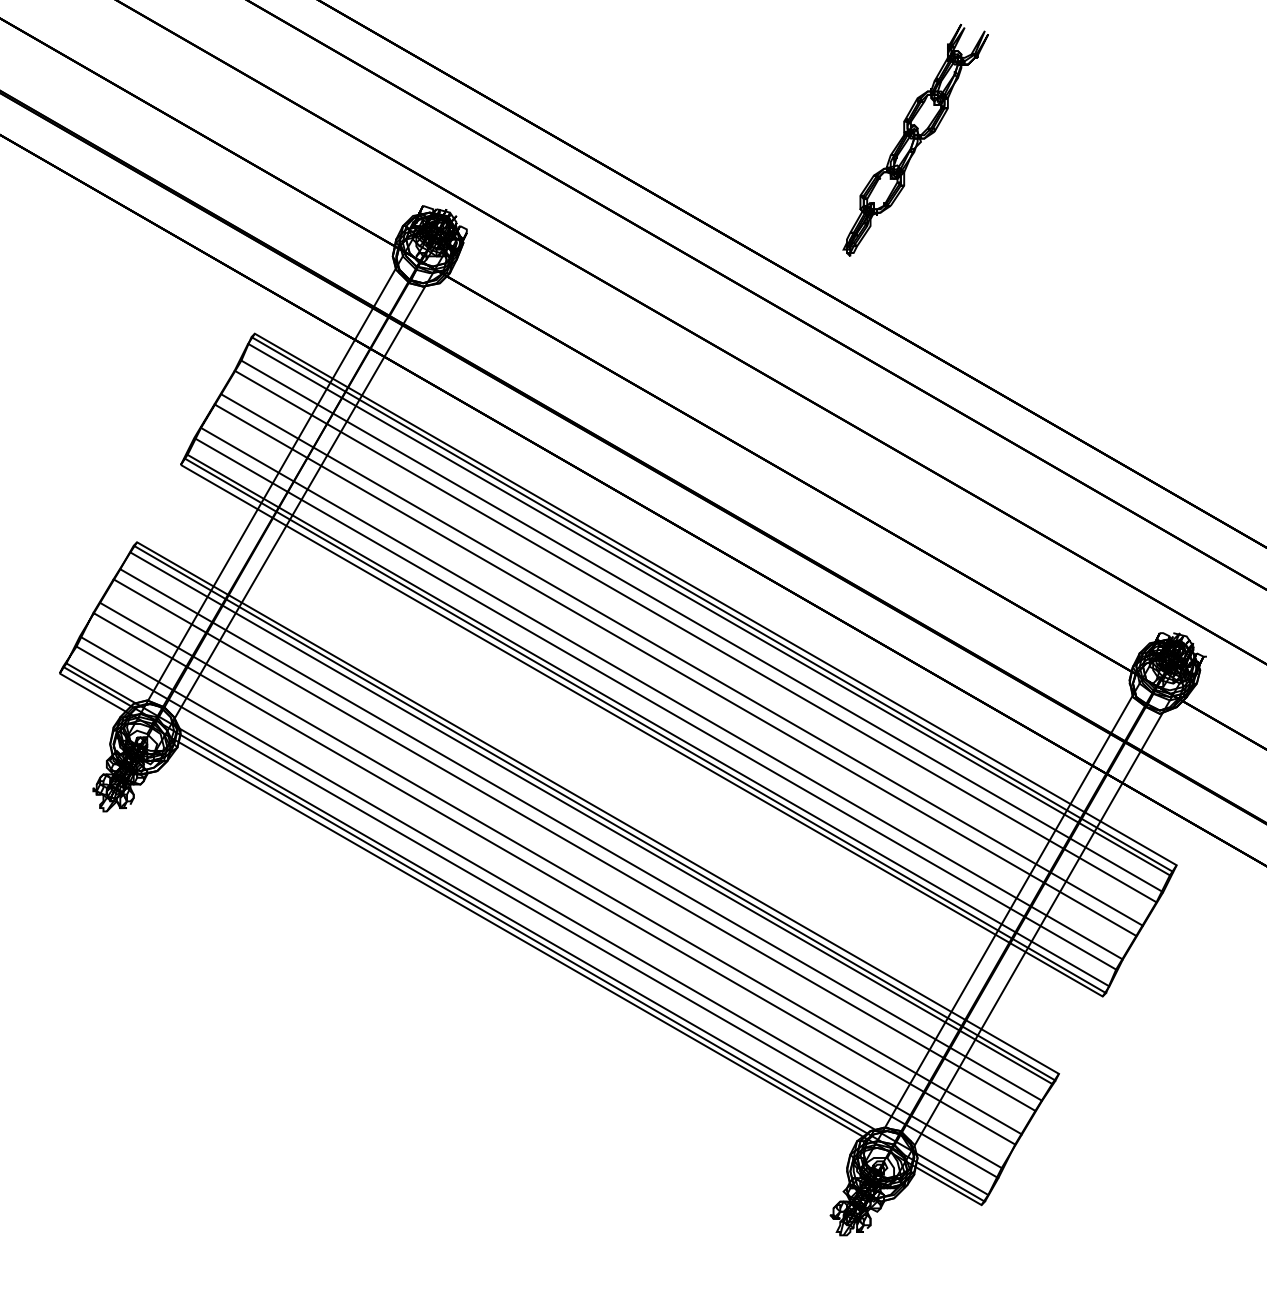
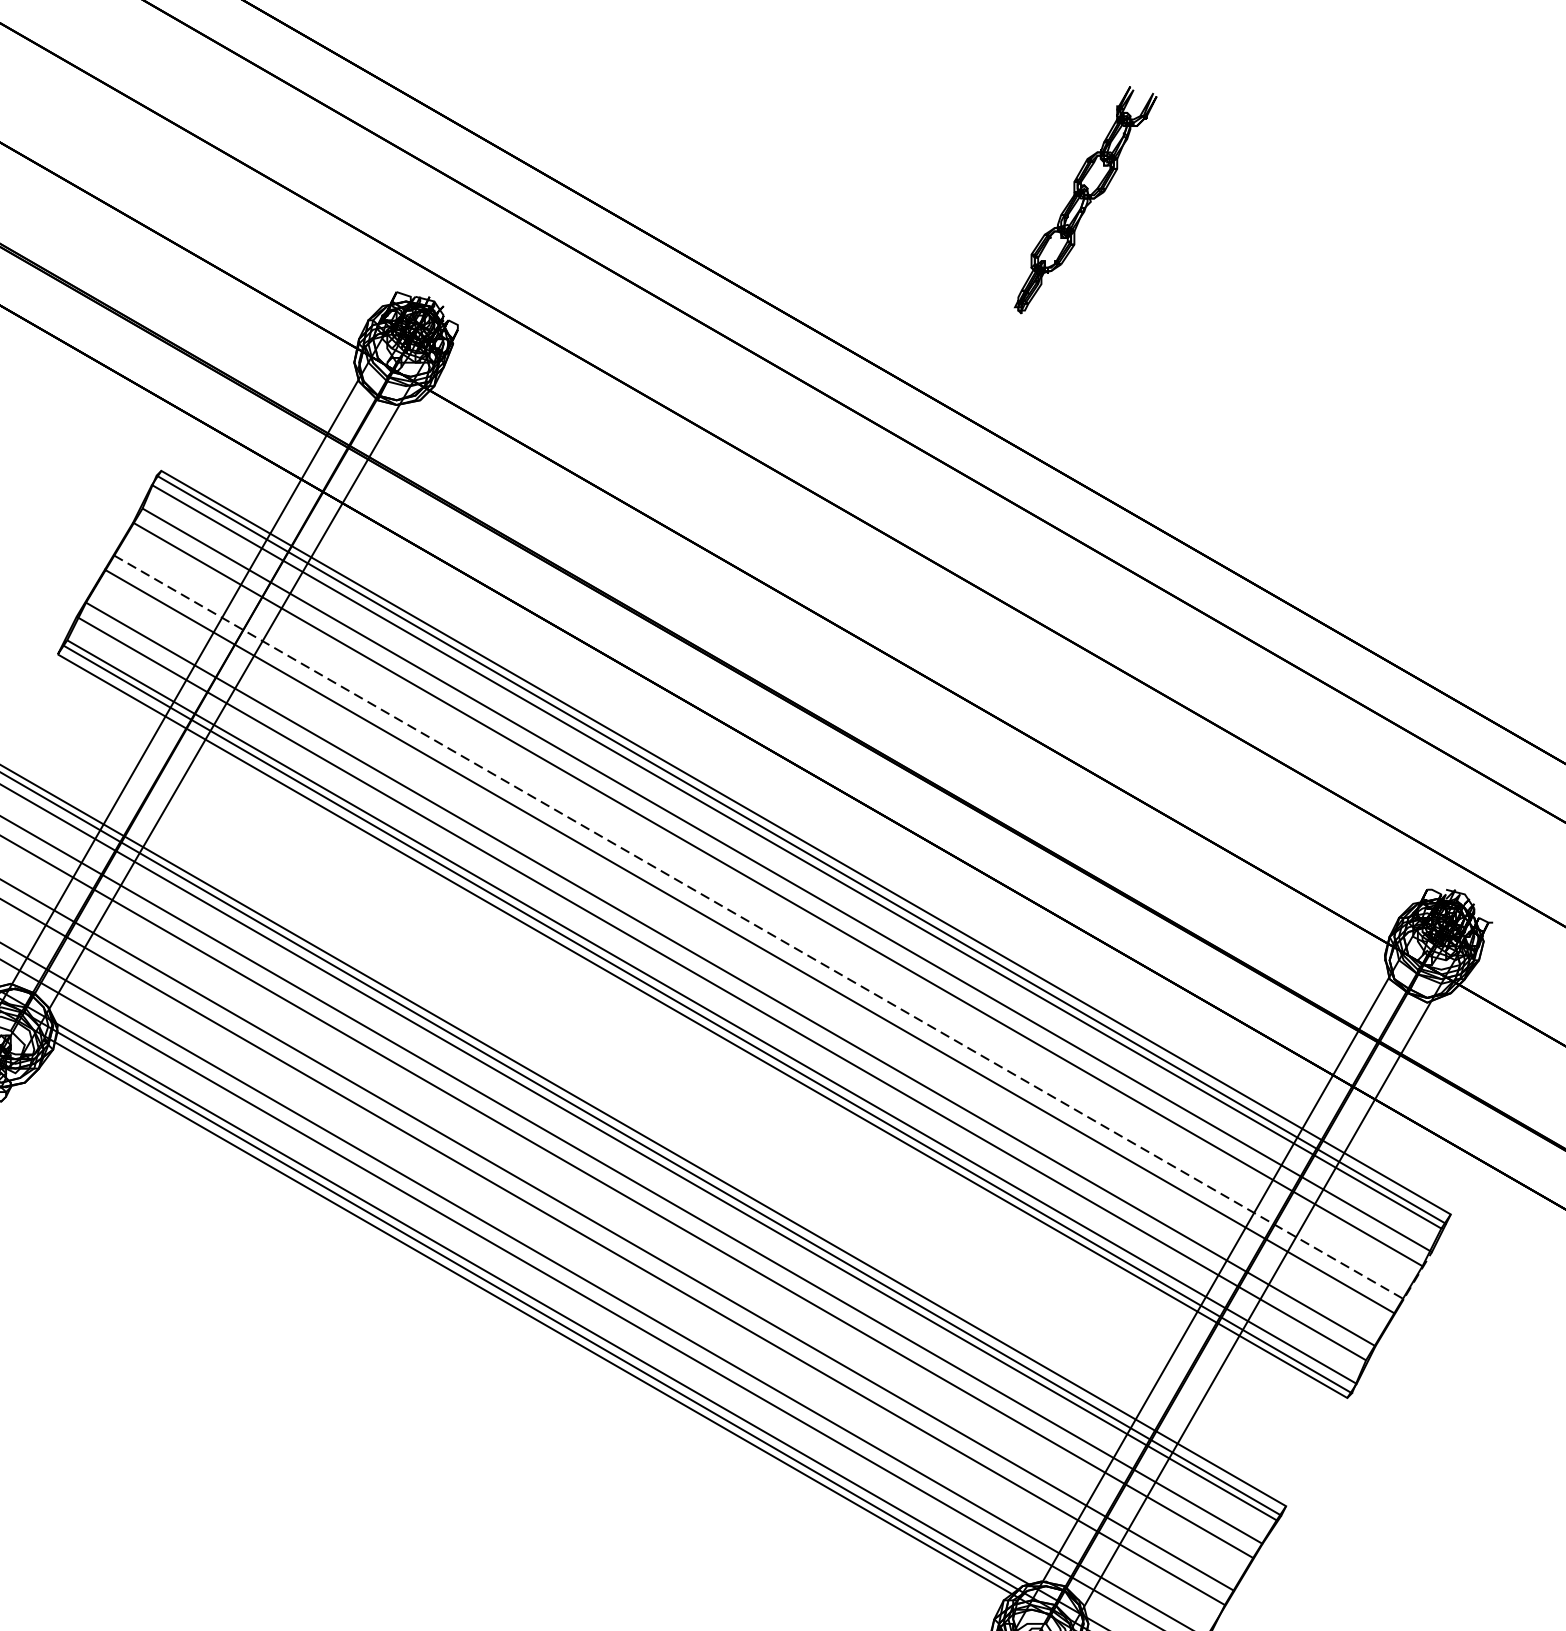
part: (915, 139) -> (1085, 199), size x0.7
line: (699, 670) -> (783, 941), solid -> dashed

